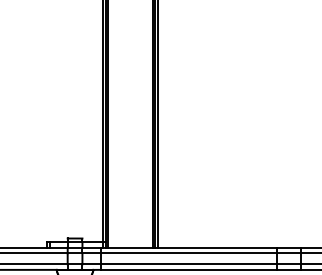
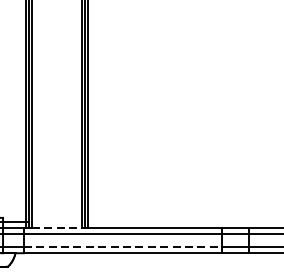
line: (130, 247) -> (57, 227), solid -> dashed
line: (188, 264) -> (122, 247), solid -> dashed

